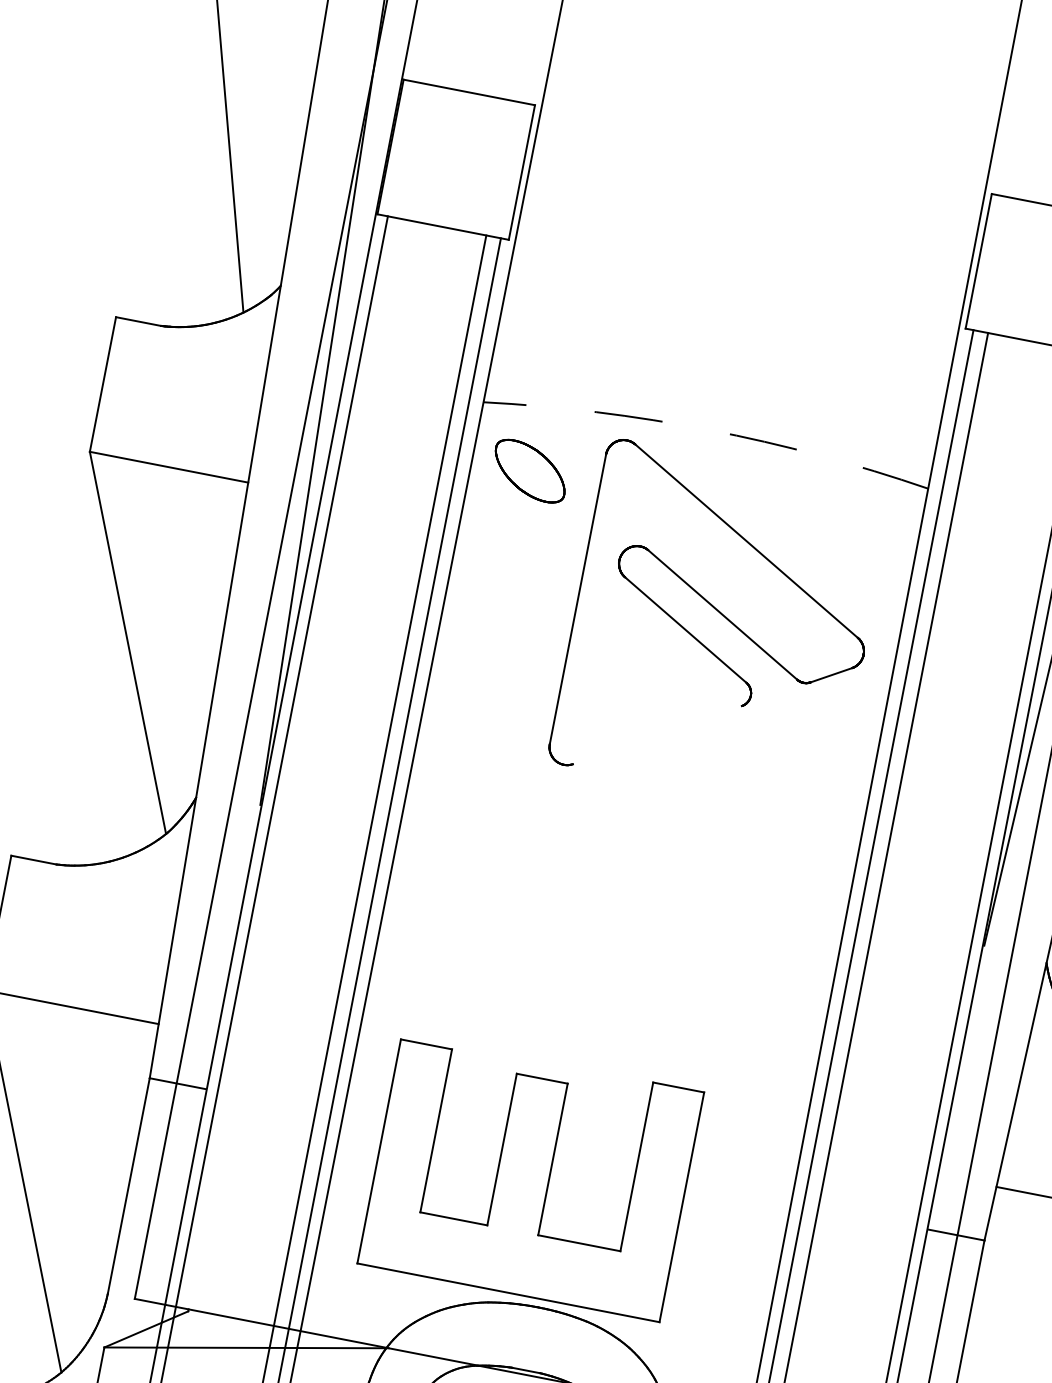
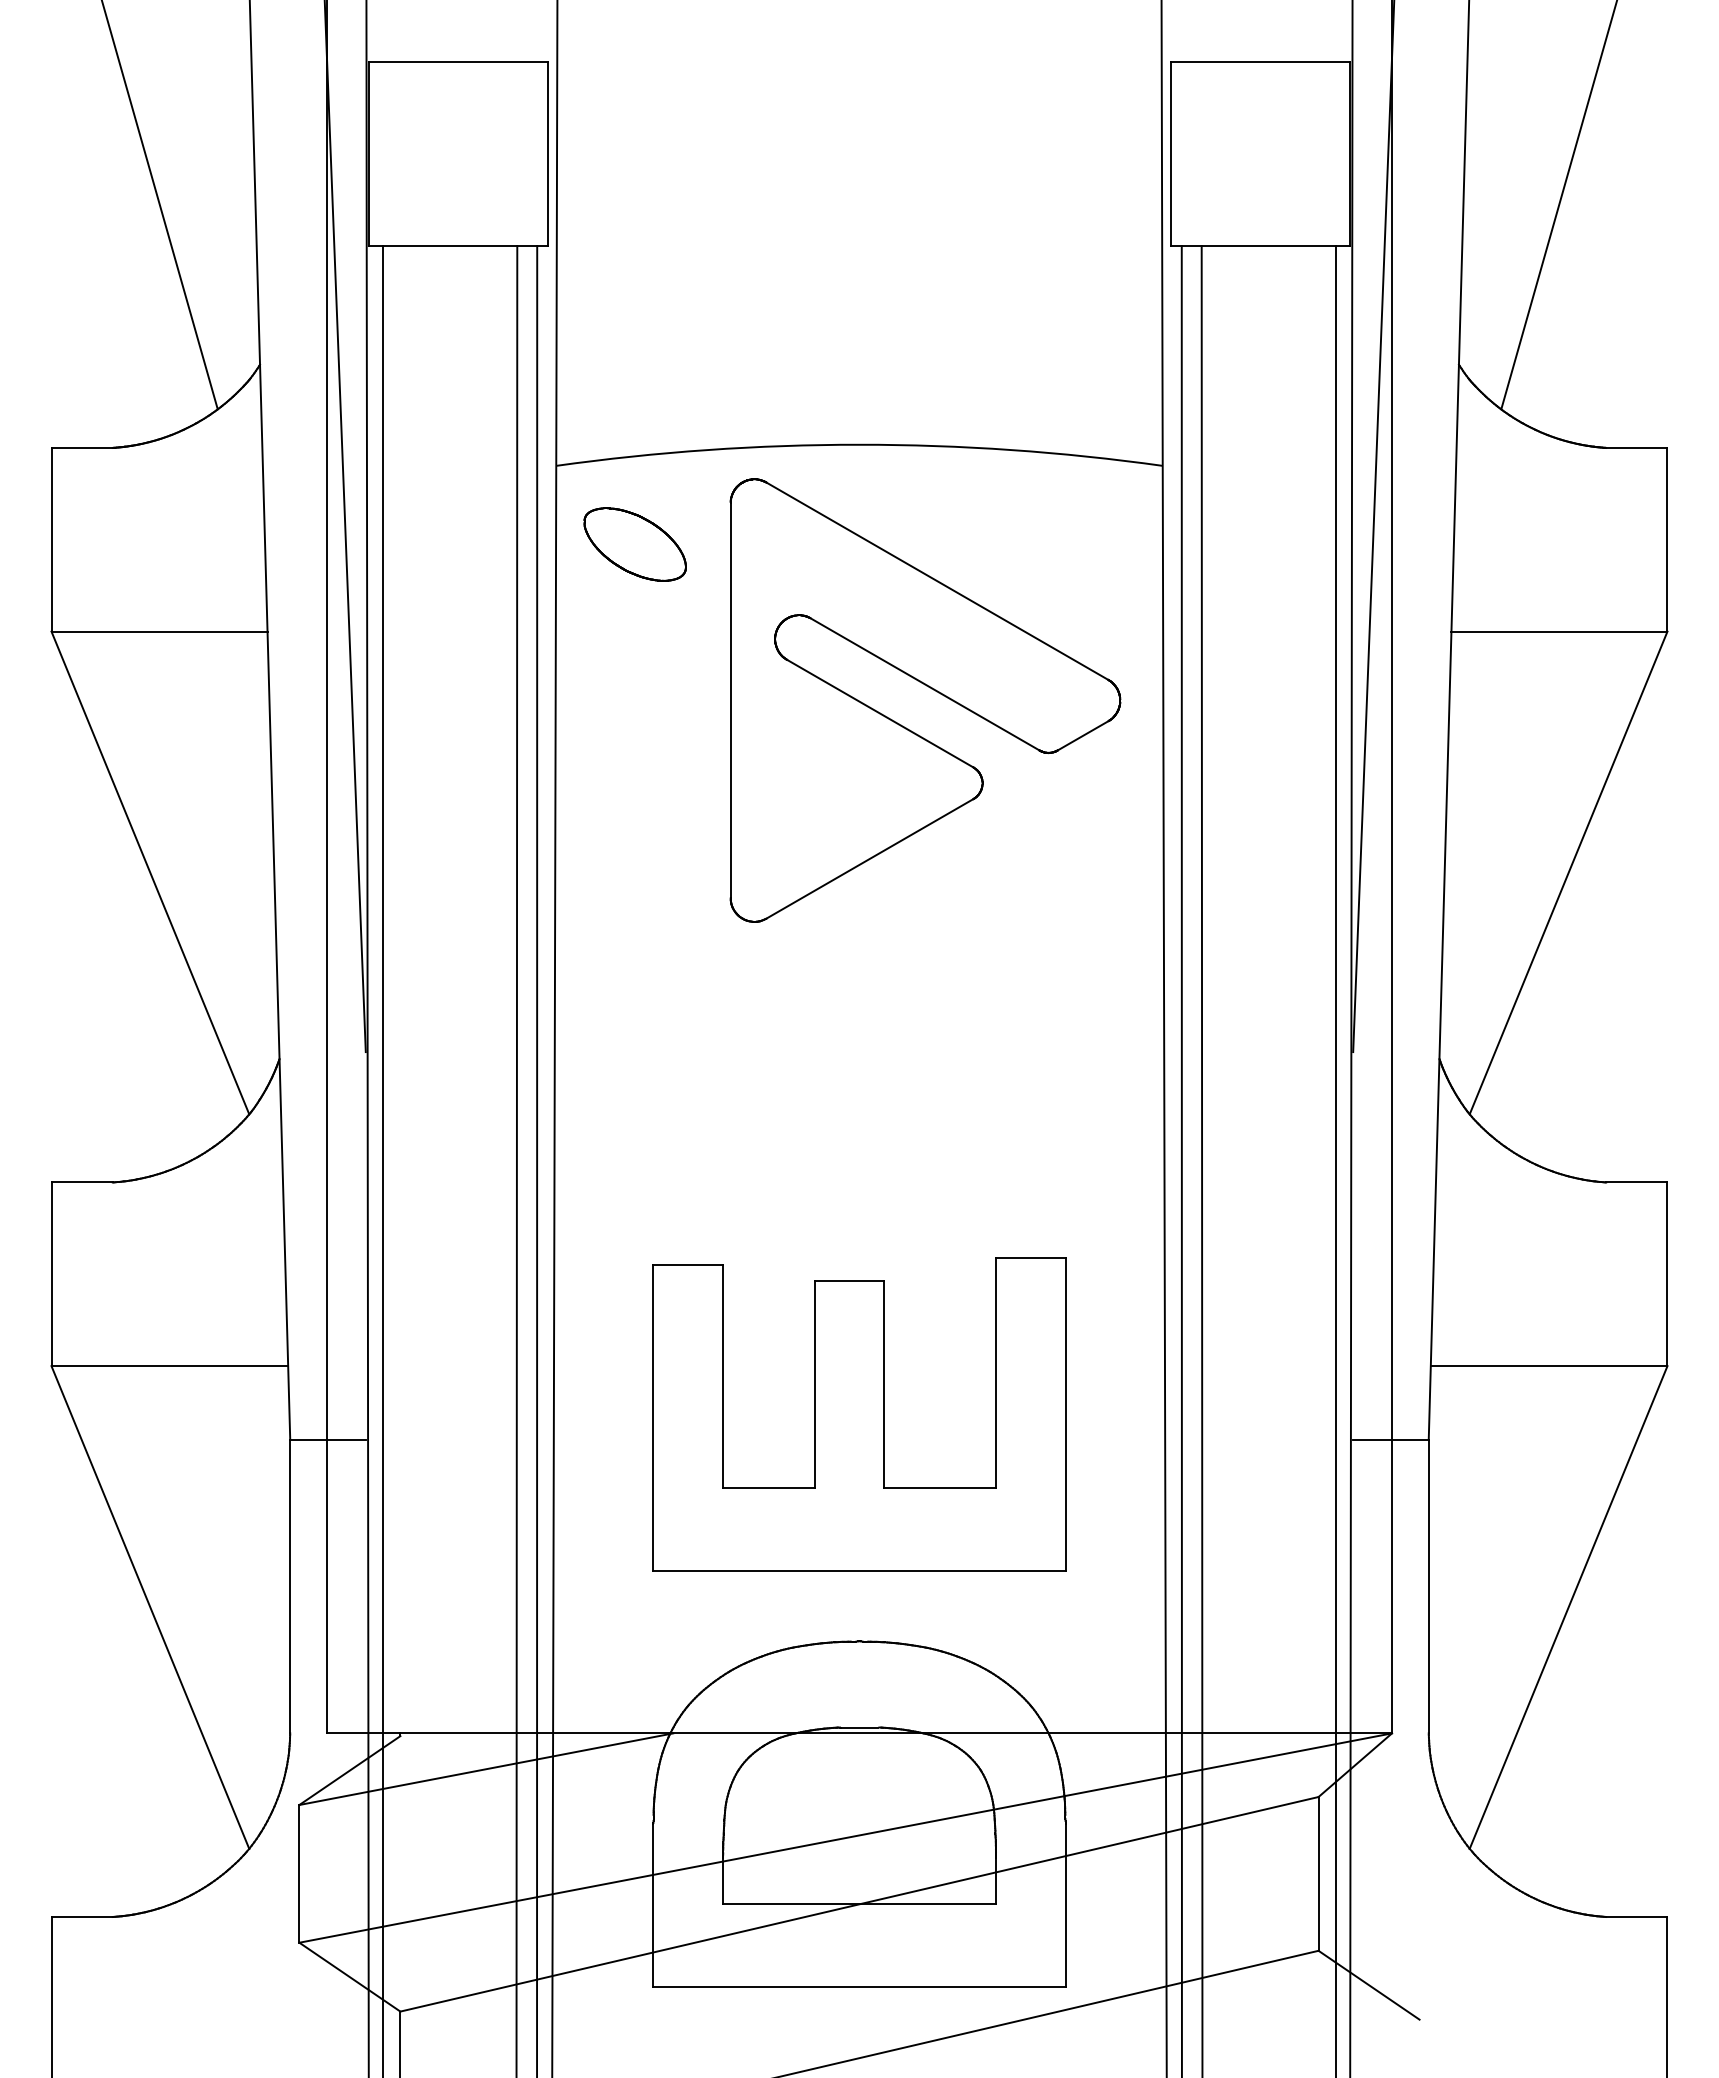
arc: (708, 429) -> (859, 444), dashed -> solid
line: (657, 734) -> (869, 858), added
part: (530, 1178) -> (859, 1414), moved

